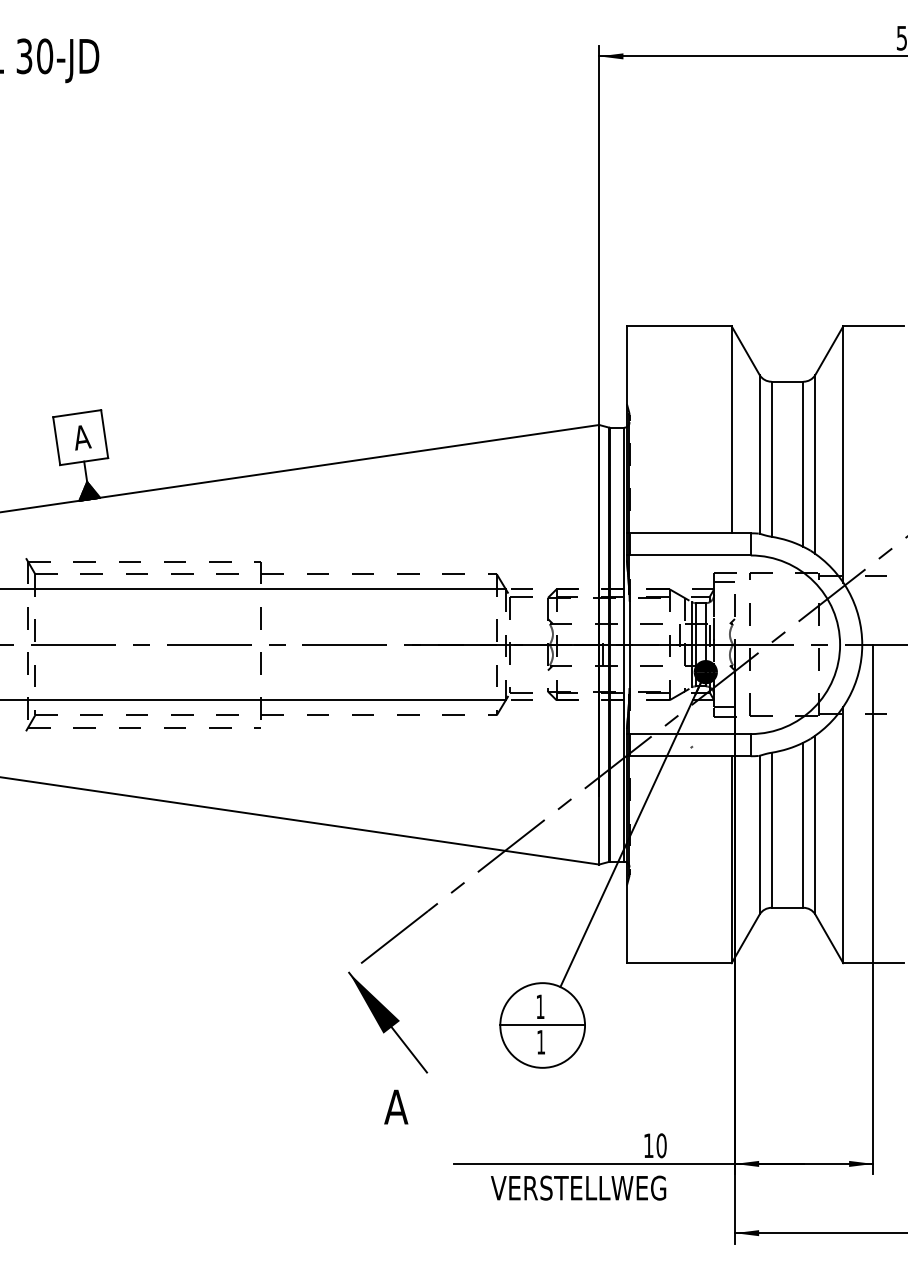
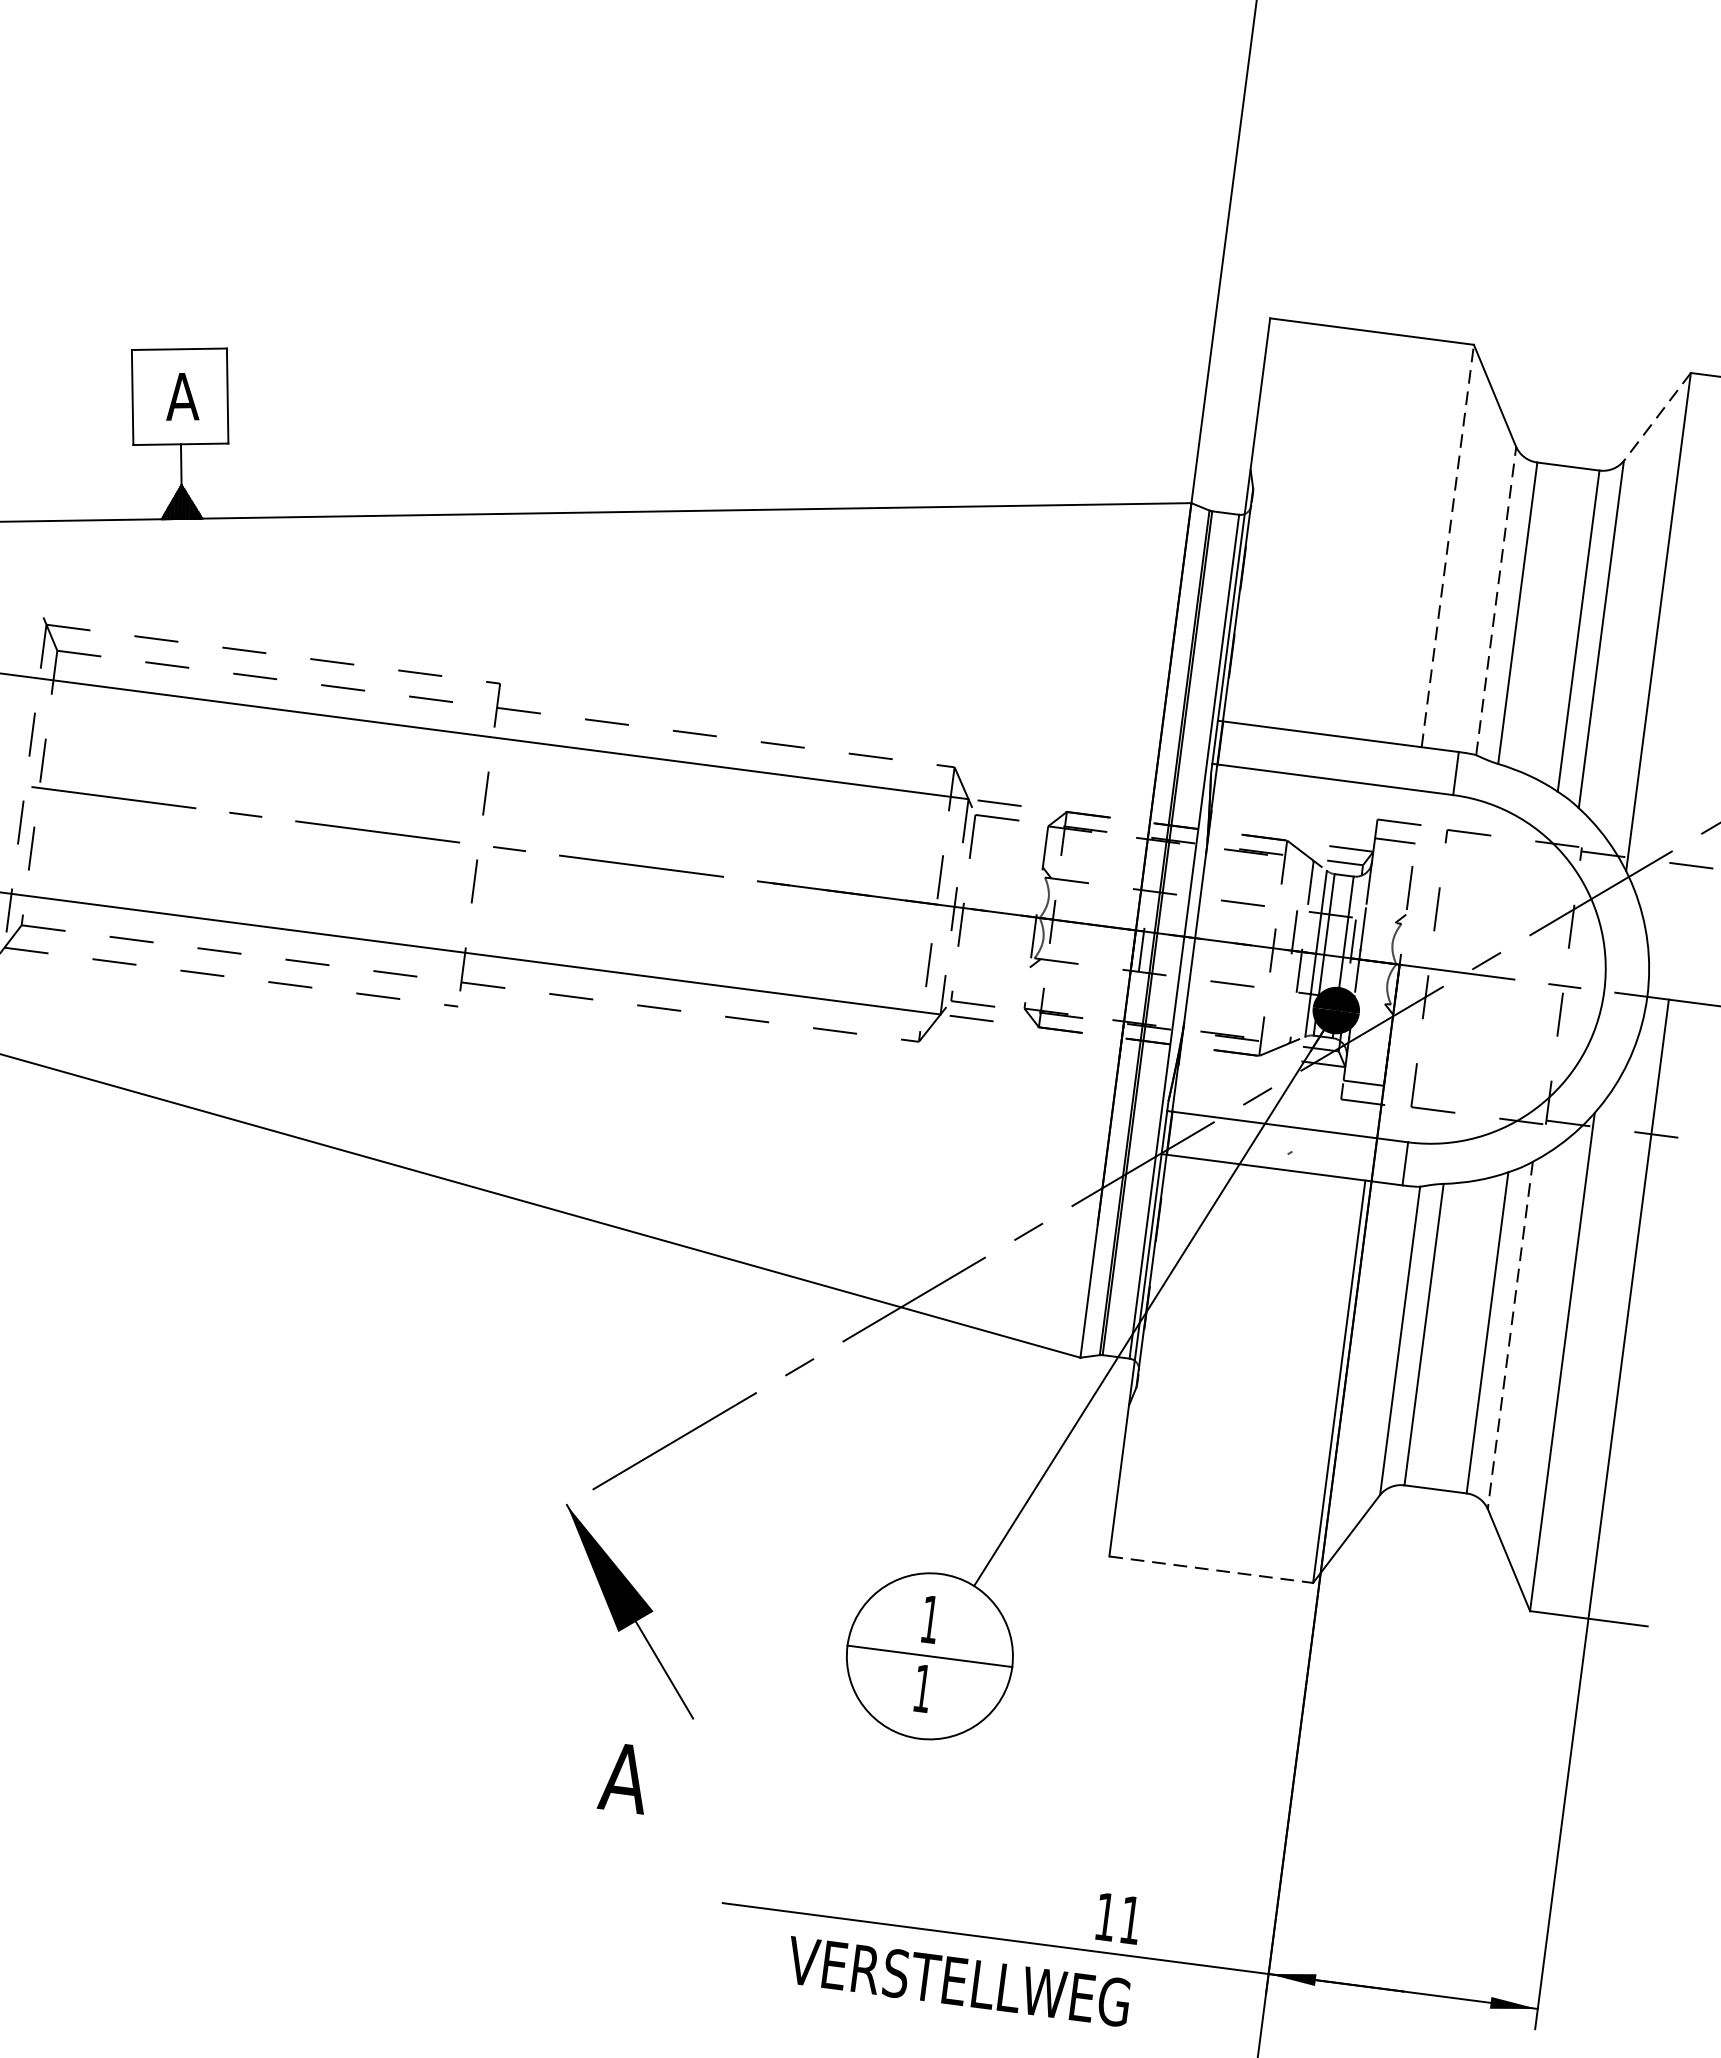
line: (828, 351) -> (1655, 418), solid -> dashed
line: (731, 429) -> (1447, 545), solid -> dashed
line: (759, 454) -> (1495, 600), solid -> dashed
line: (815, 825) -> (1510, 1336), solid -> dashed
line: (679, 963) -> (1211, 1570), solid -> dashed
text: (661, 1145) -> (1130, 1919), 10 -> 11

